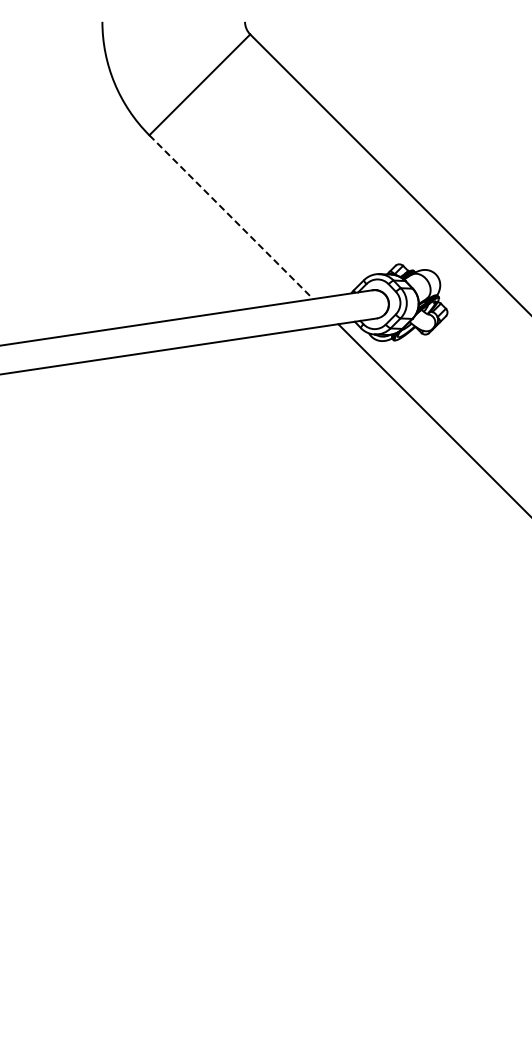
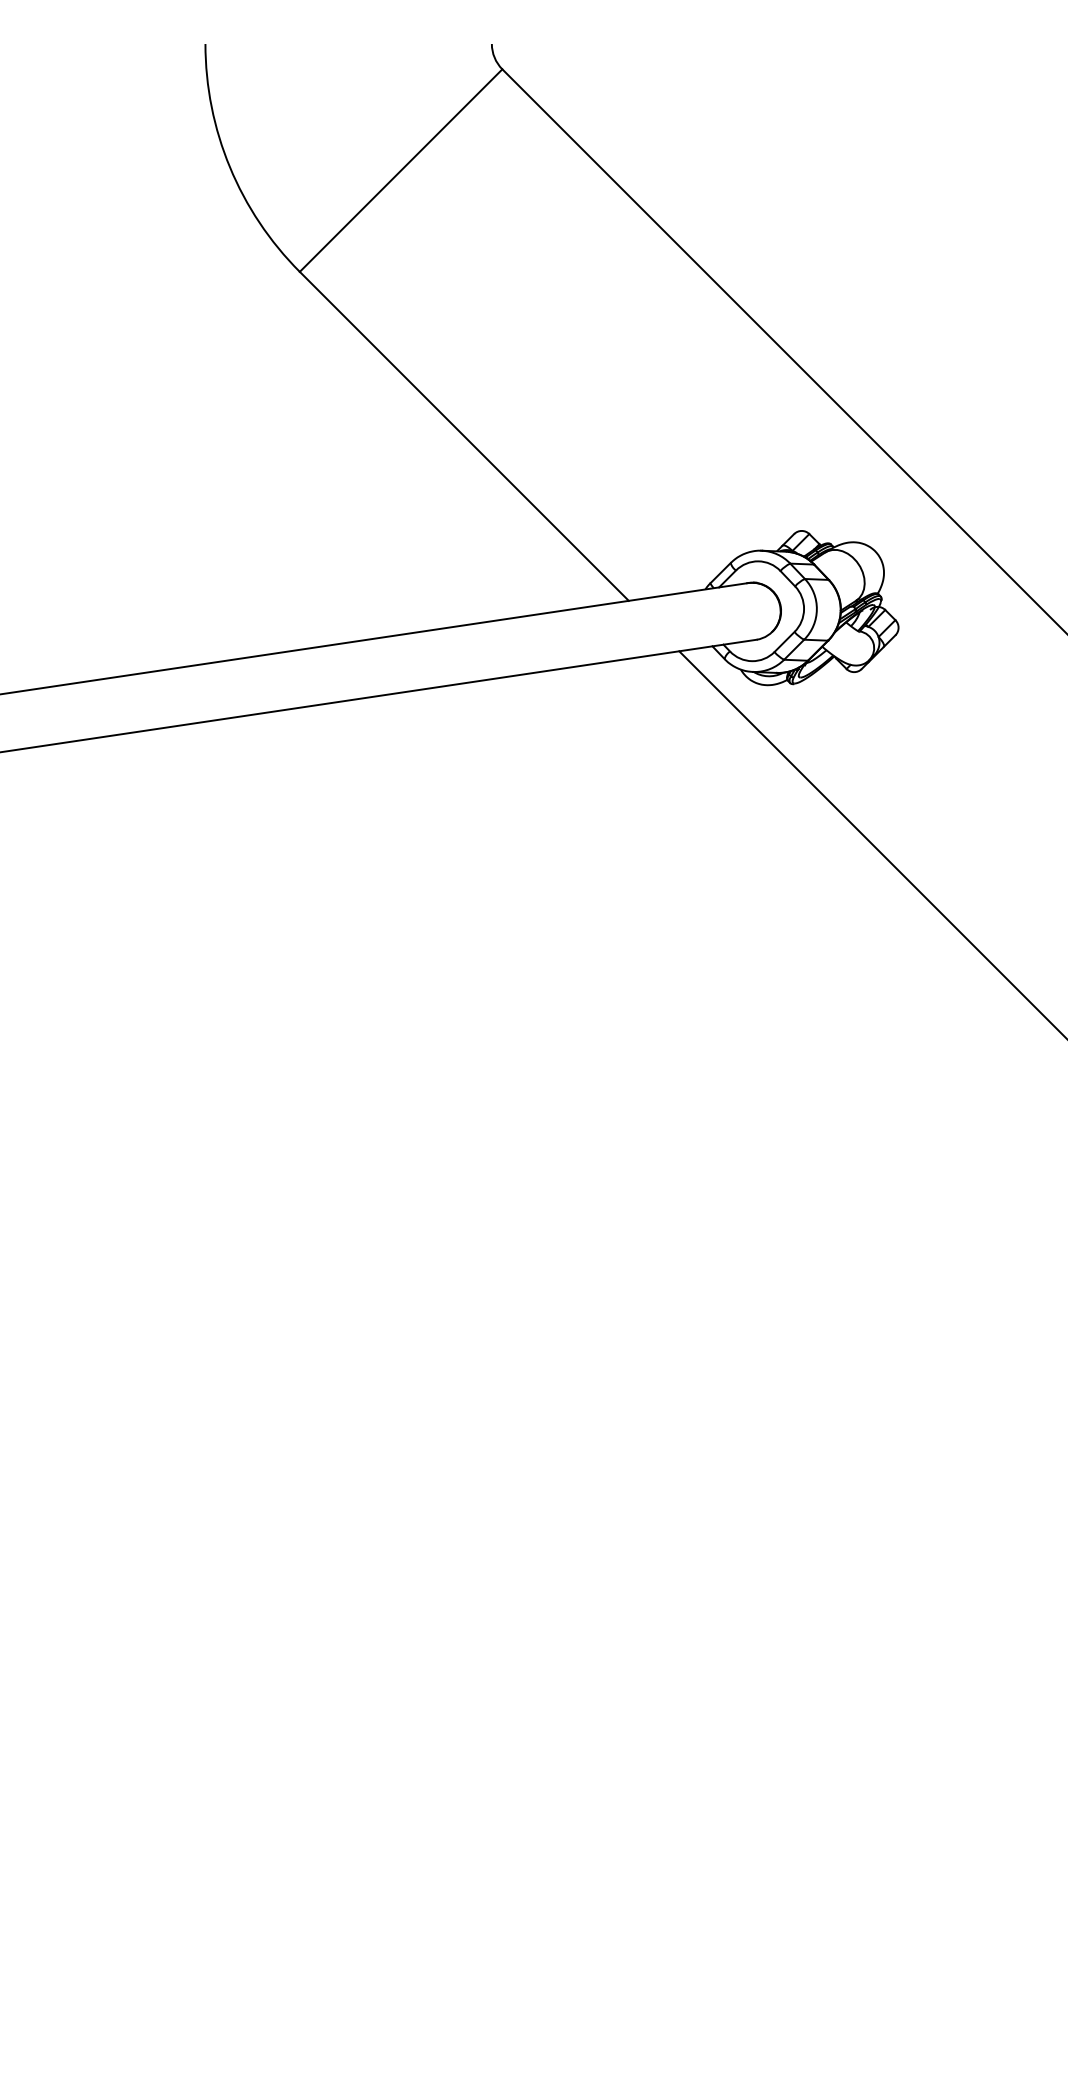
line: (231, 217) -> (464, 436), dashed -> solid

